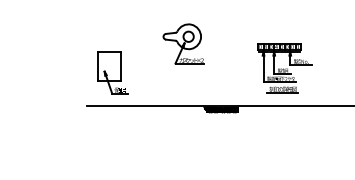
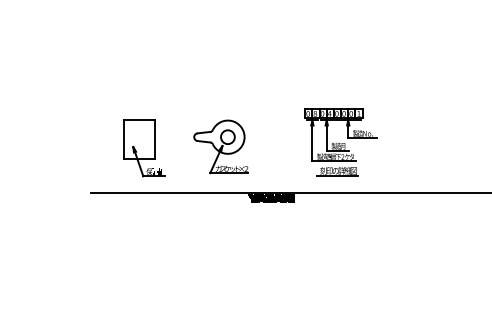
part: (183, 43) -> (220, 146), moved
part: (284, 68) -> (340, 142), moved
part: (113, 72) -> (144, 148), moved

